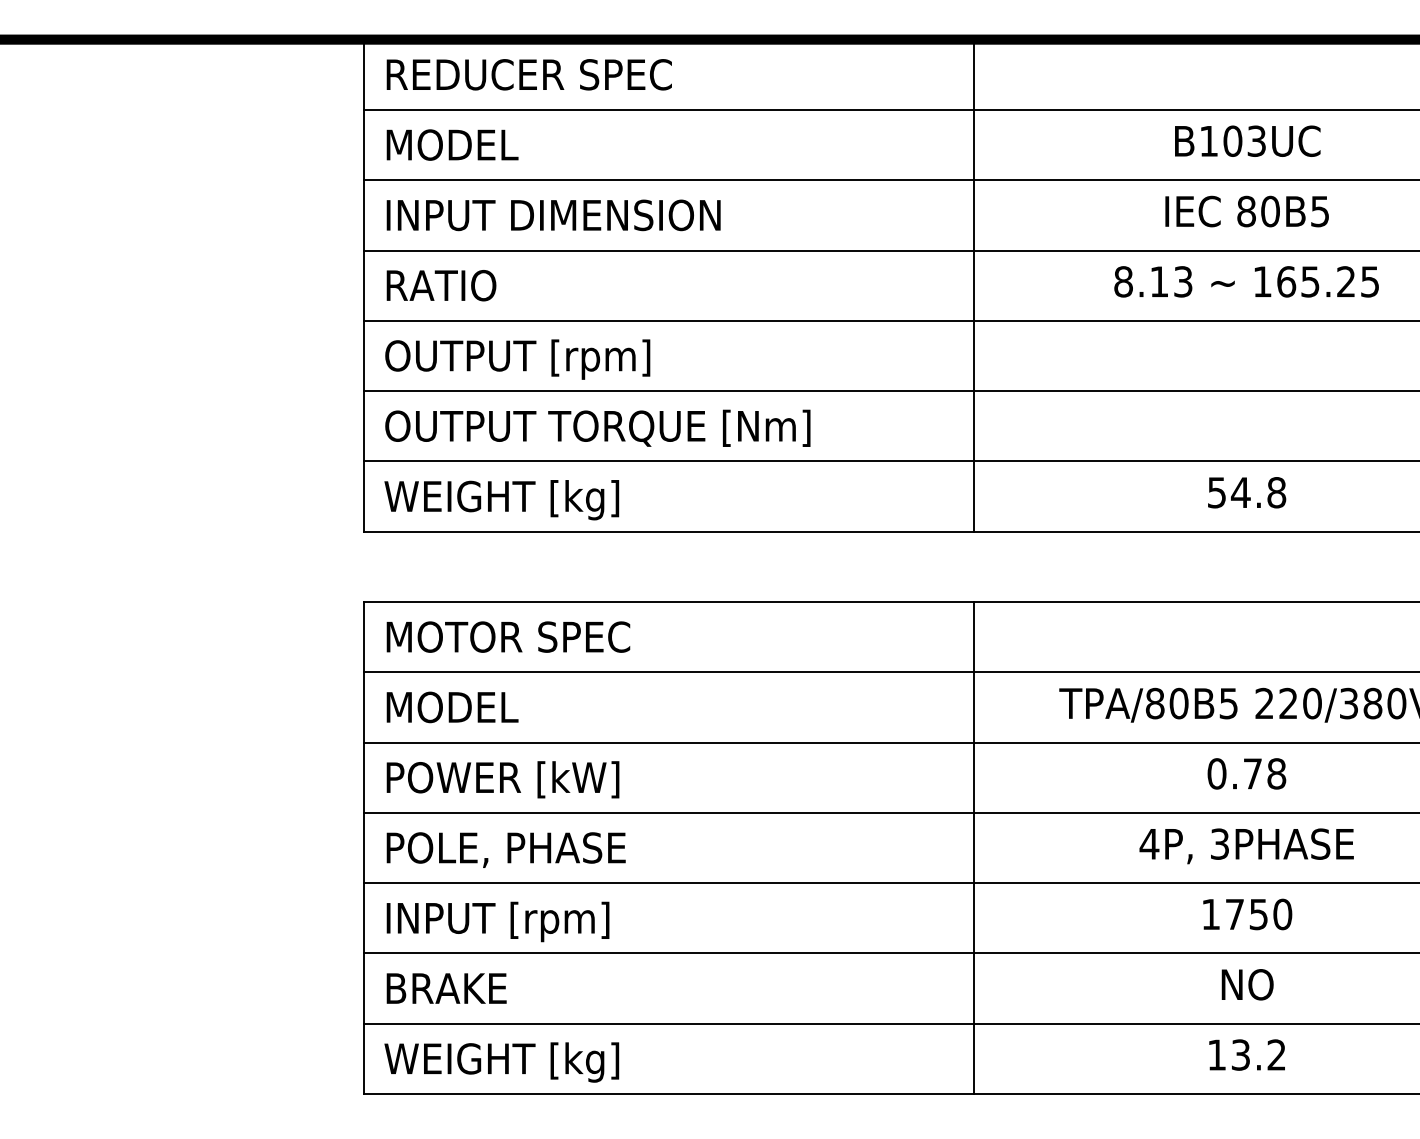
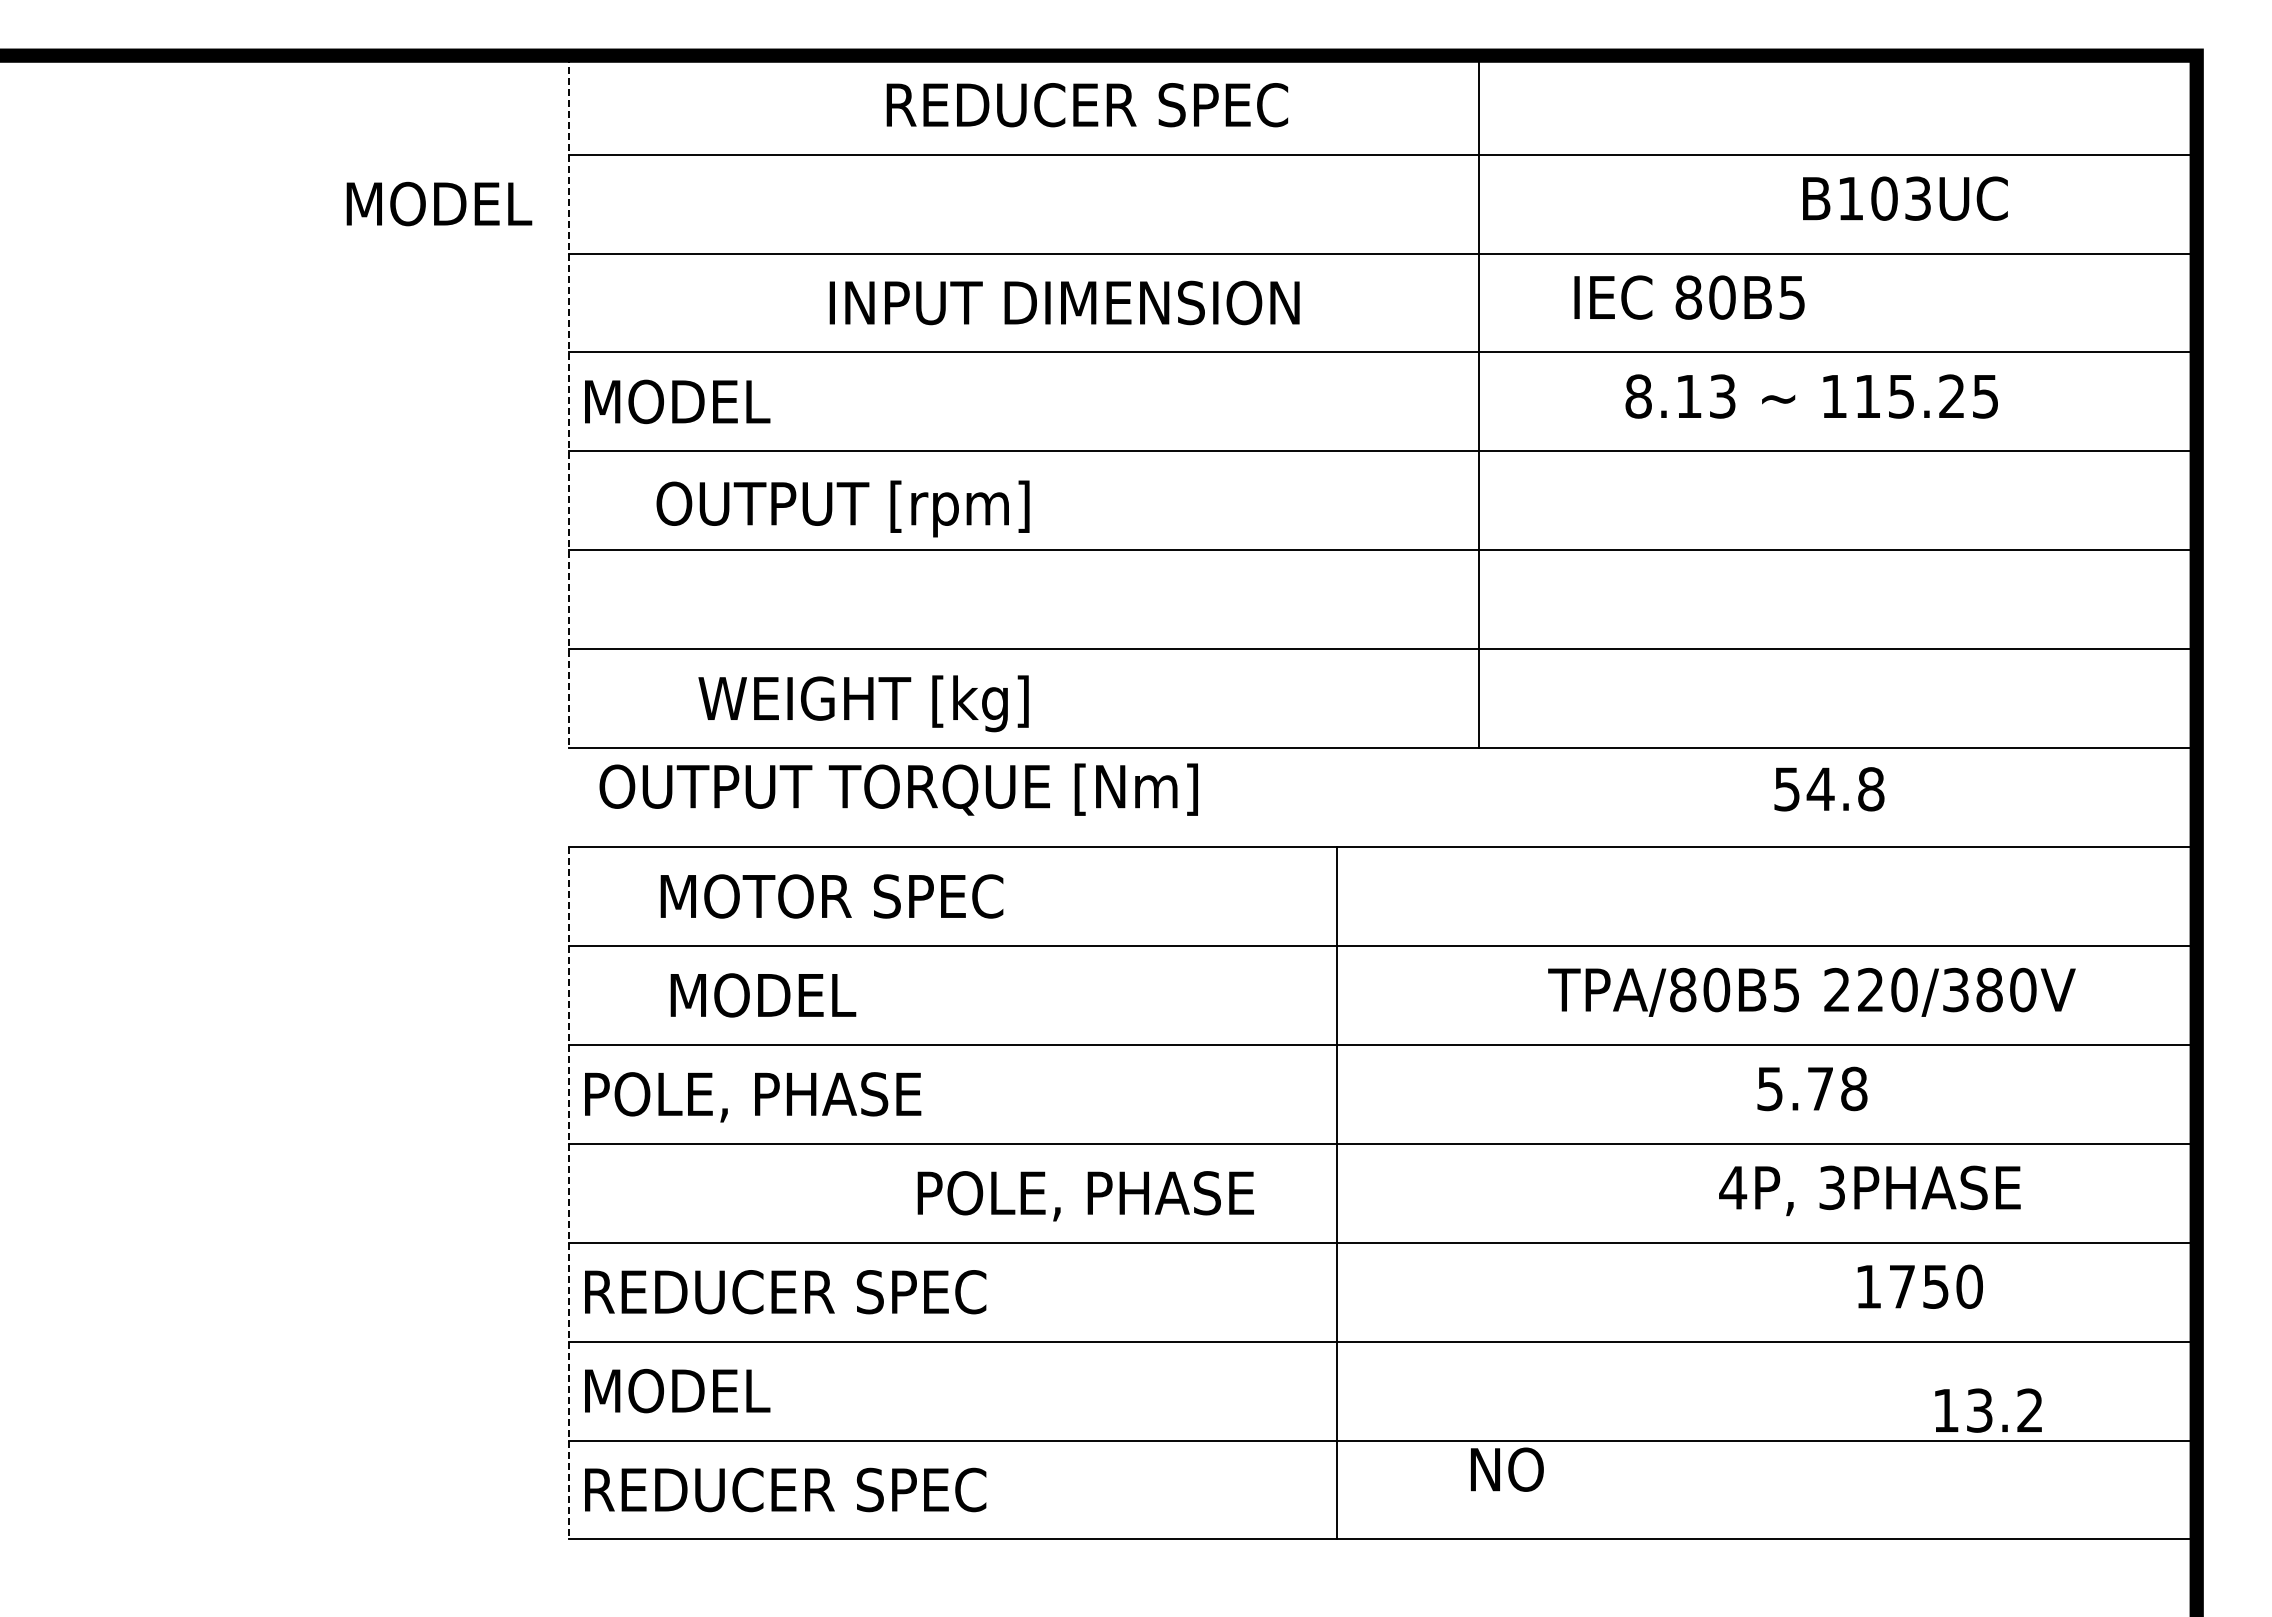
text: (529, 75) -> (1087, 105), moved
text: (1247, 141) -> (1905, 198), moved
text: (452, 144) -> (439, 203), moved
text: (1247, 211) -> (1689, 297), moved
text: (553, 215) -> (1064, 302), moved
text: (1286, 281) -> (1868, 396), 165.25 -> 115.25
text: (440, 285) -> (677, 401), RATIO -> MODEL
line: (973, 285) -> (1478, 401), moved
line: (363, 286) -> (569, 402), solid -> dashed
text: (517, 359) -> (842, 508), moved
text: (597, 428) -> (898, 789), moved
text: (1247, 492) -> (1829, 789), moved
text: (501, 499) -> (863, 703), moved
text: (508, 637) -> (831, 896), moved
text: (452, 707) -> (763, 995), moved
text: (1217, 773) -> (1770, 1088), 0.78 -> 5.78
text: (496, 779) -> (756, 1097), POWER [kW] -> POLE, PHASE
text: (1246, 846) -> (1869, 1190), moved
line: (363, 848) -> (569, 1193), solid -> dashed
line: (973, 848) -> (1336, 1193), moved
text: (505, 850) -> (1085, 1196), moved
text: (1247, 914) -> (1919, 1286), moved
text: (517, 922) -> (785, 1297), INPUT [rpm] -> REDUCER SPEC
text: (1247, 984) -> (1507, 1469), moved
text: (440, 988) -> (677, 1390), BRAKE -> MODEL
text: (1247, 1054) -> (1988, 1410), moved
text: (517, 1062) -> (785, 1494), WEIGHT [kg] -> REDUCER SPEC

